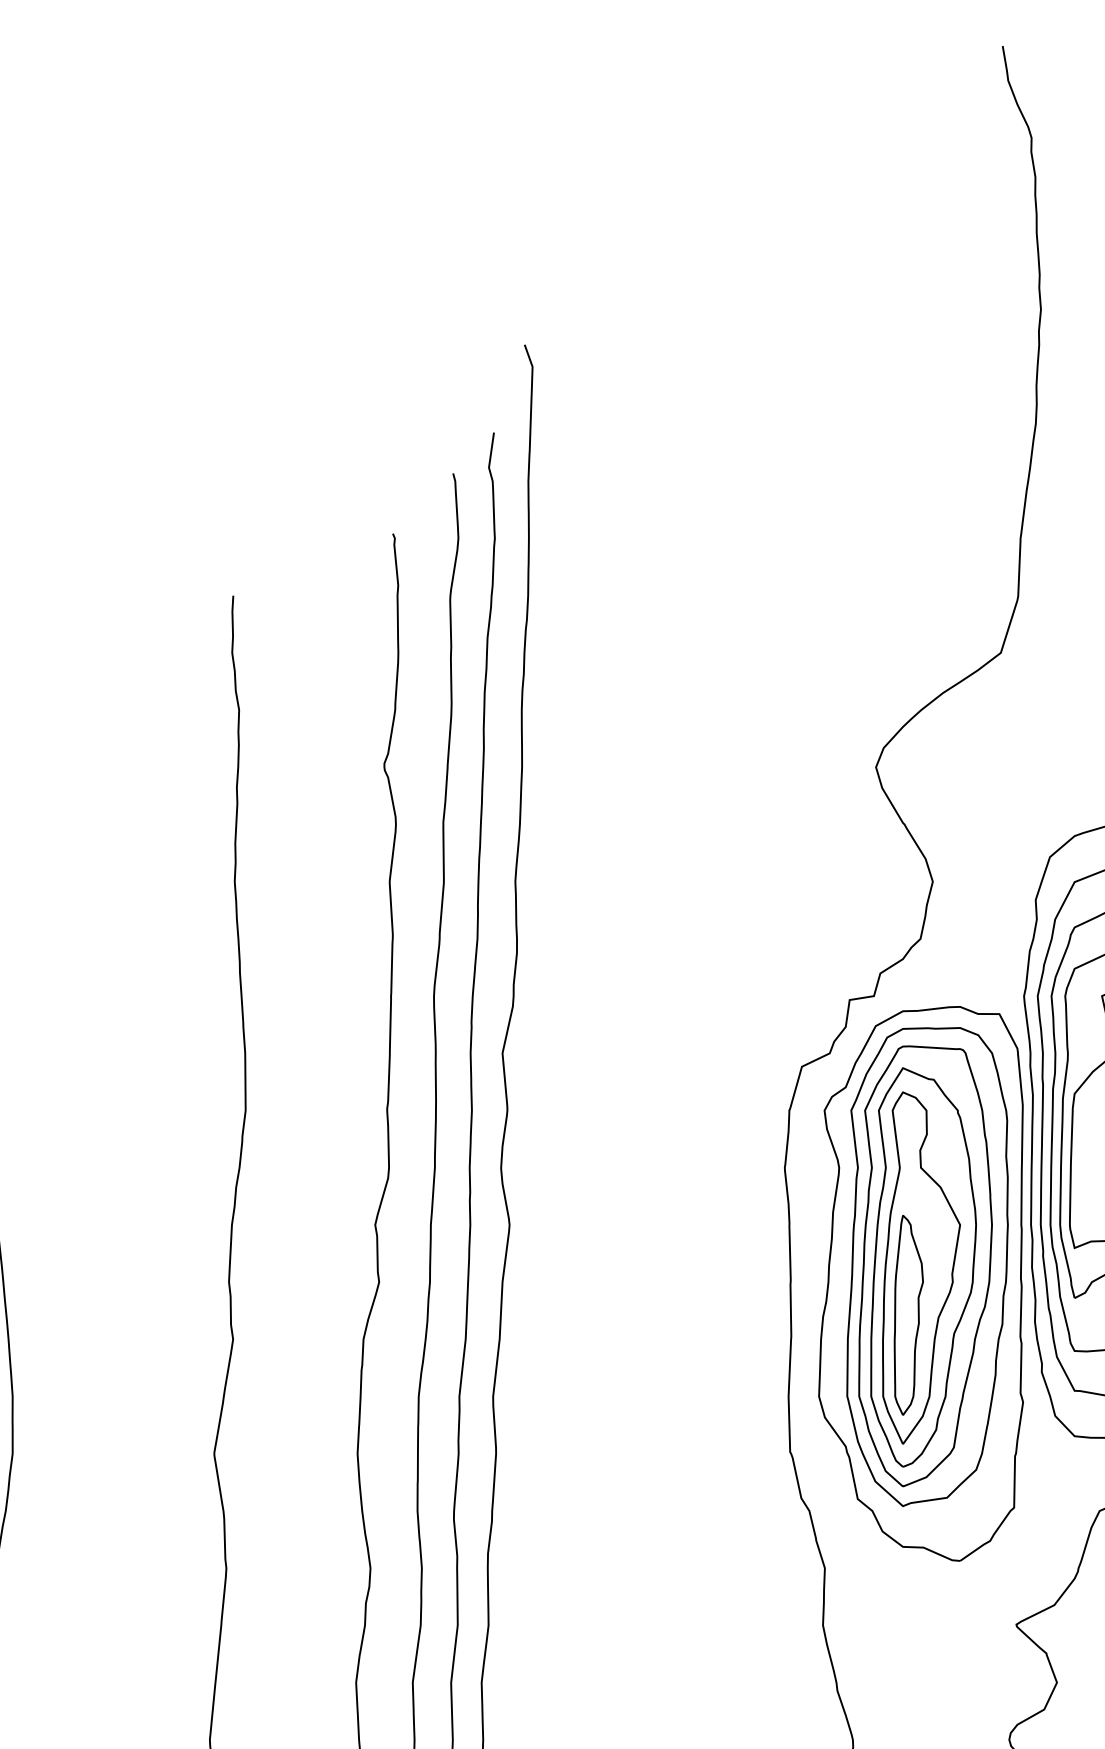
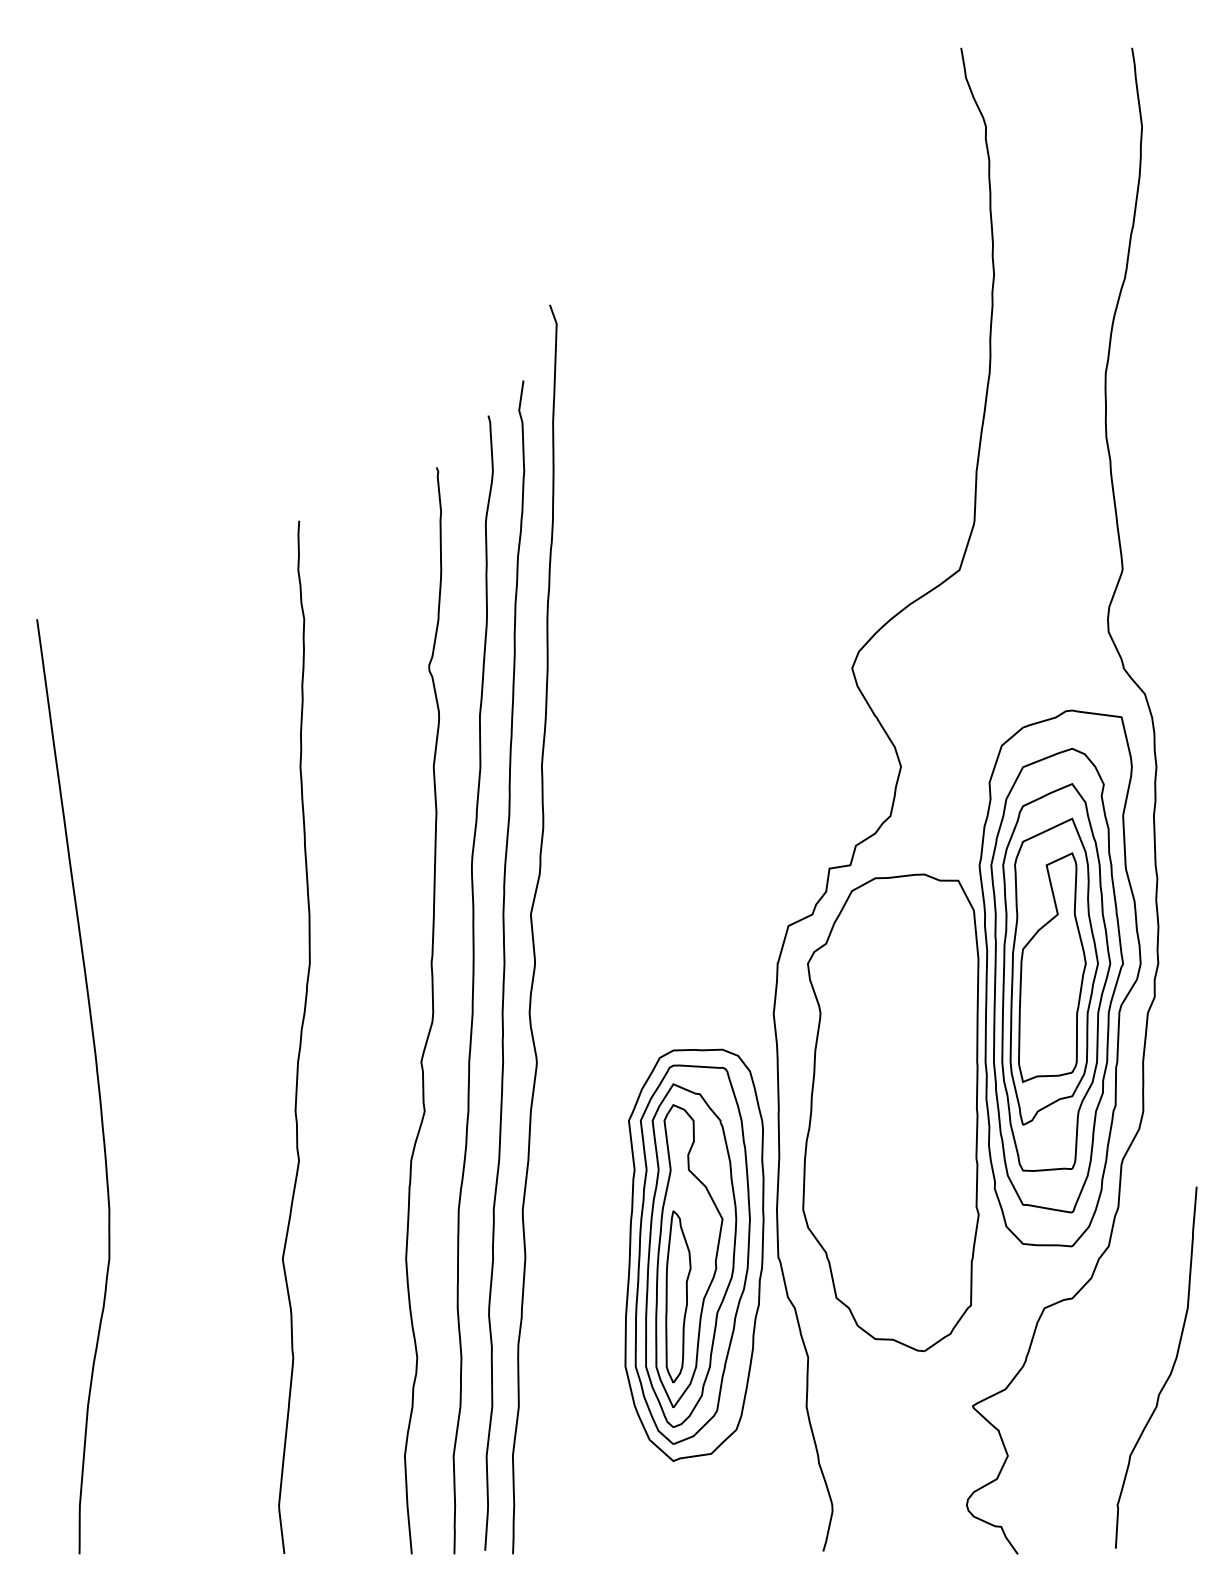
part: (927, 1266) -> (694, 1254), moved

